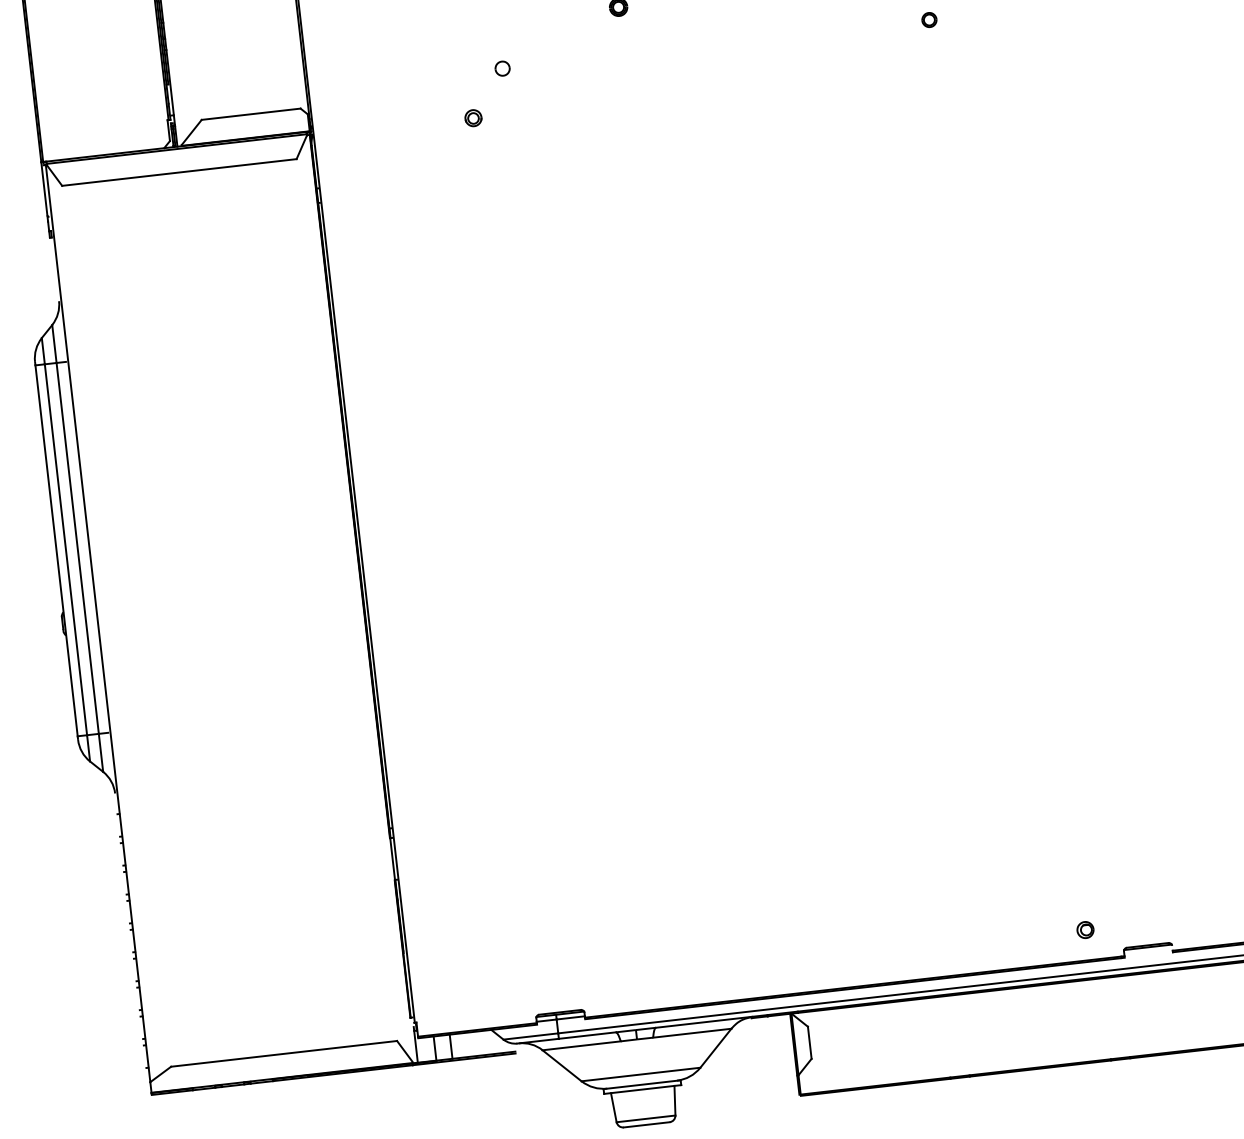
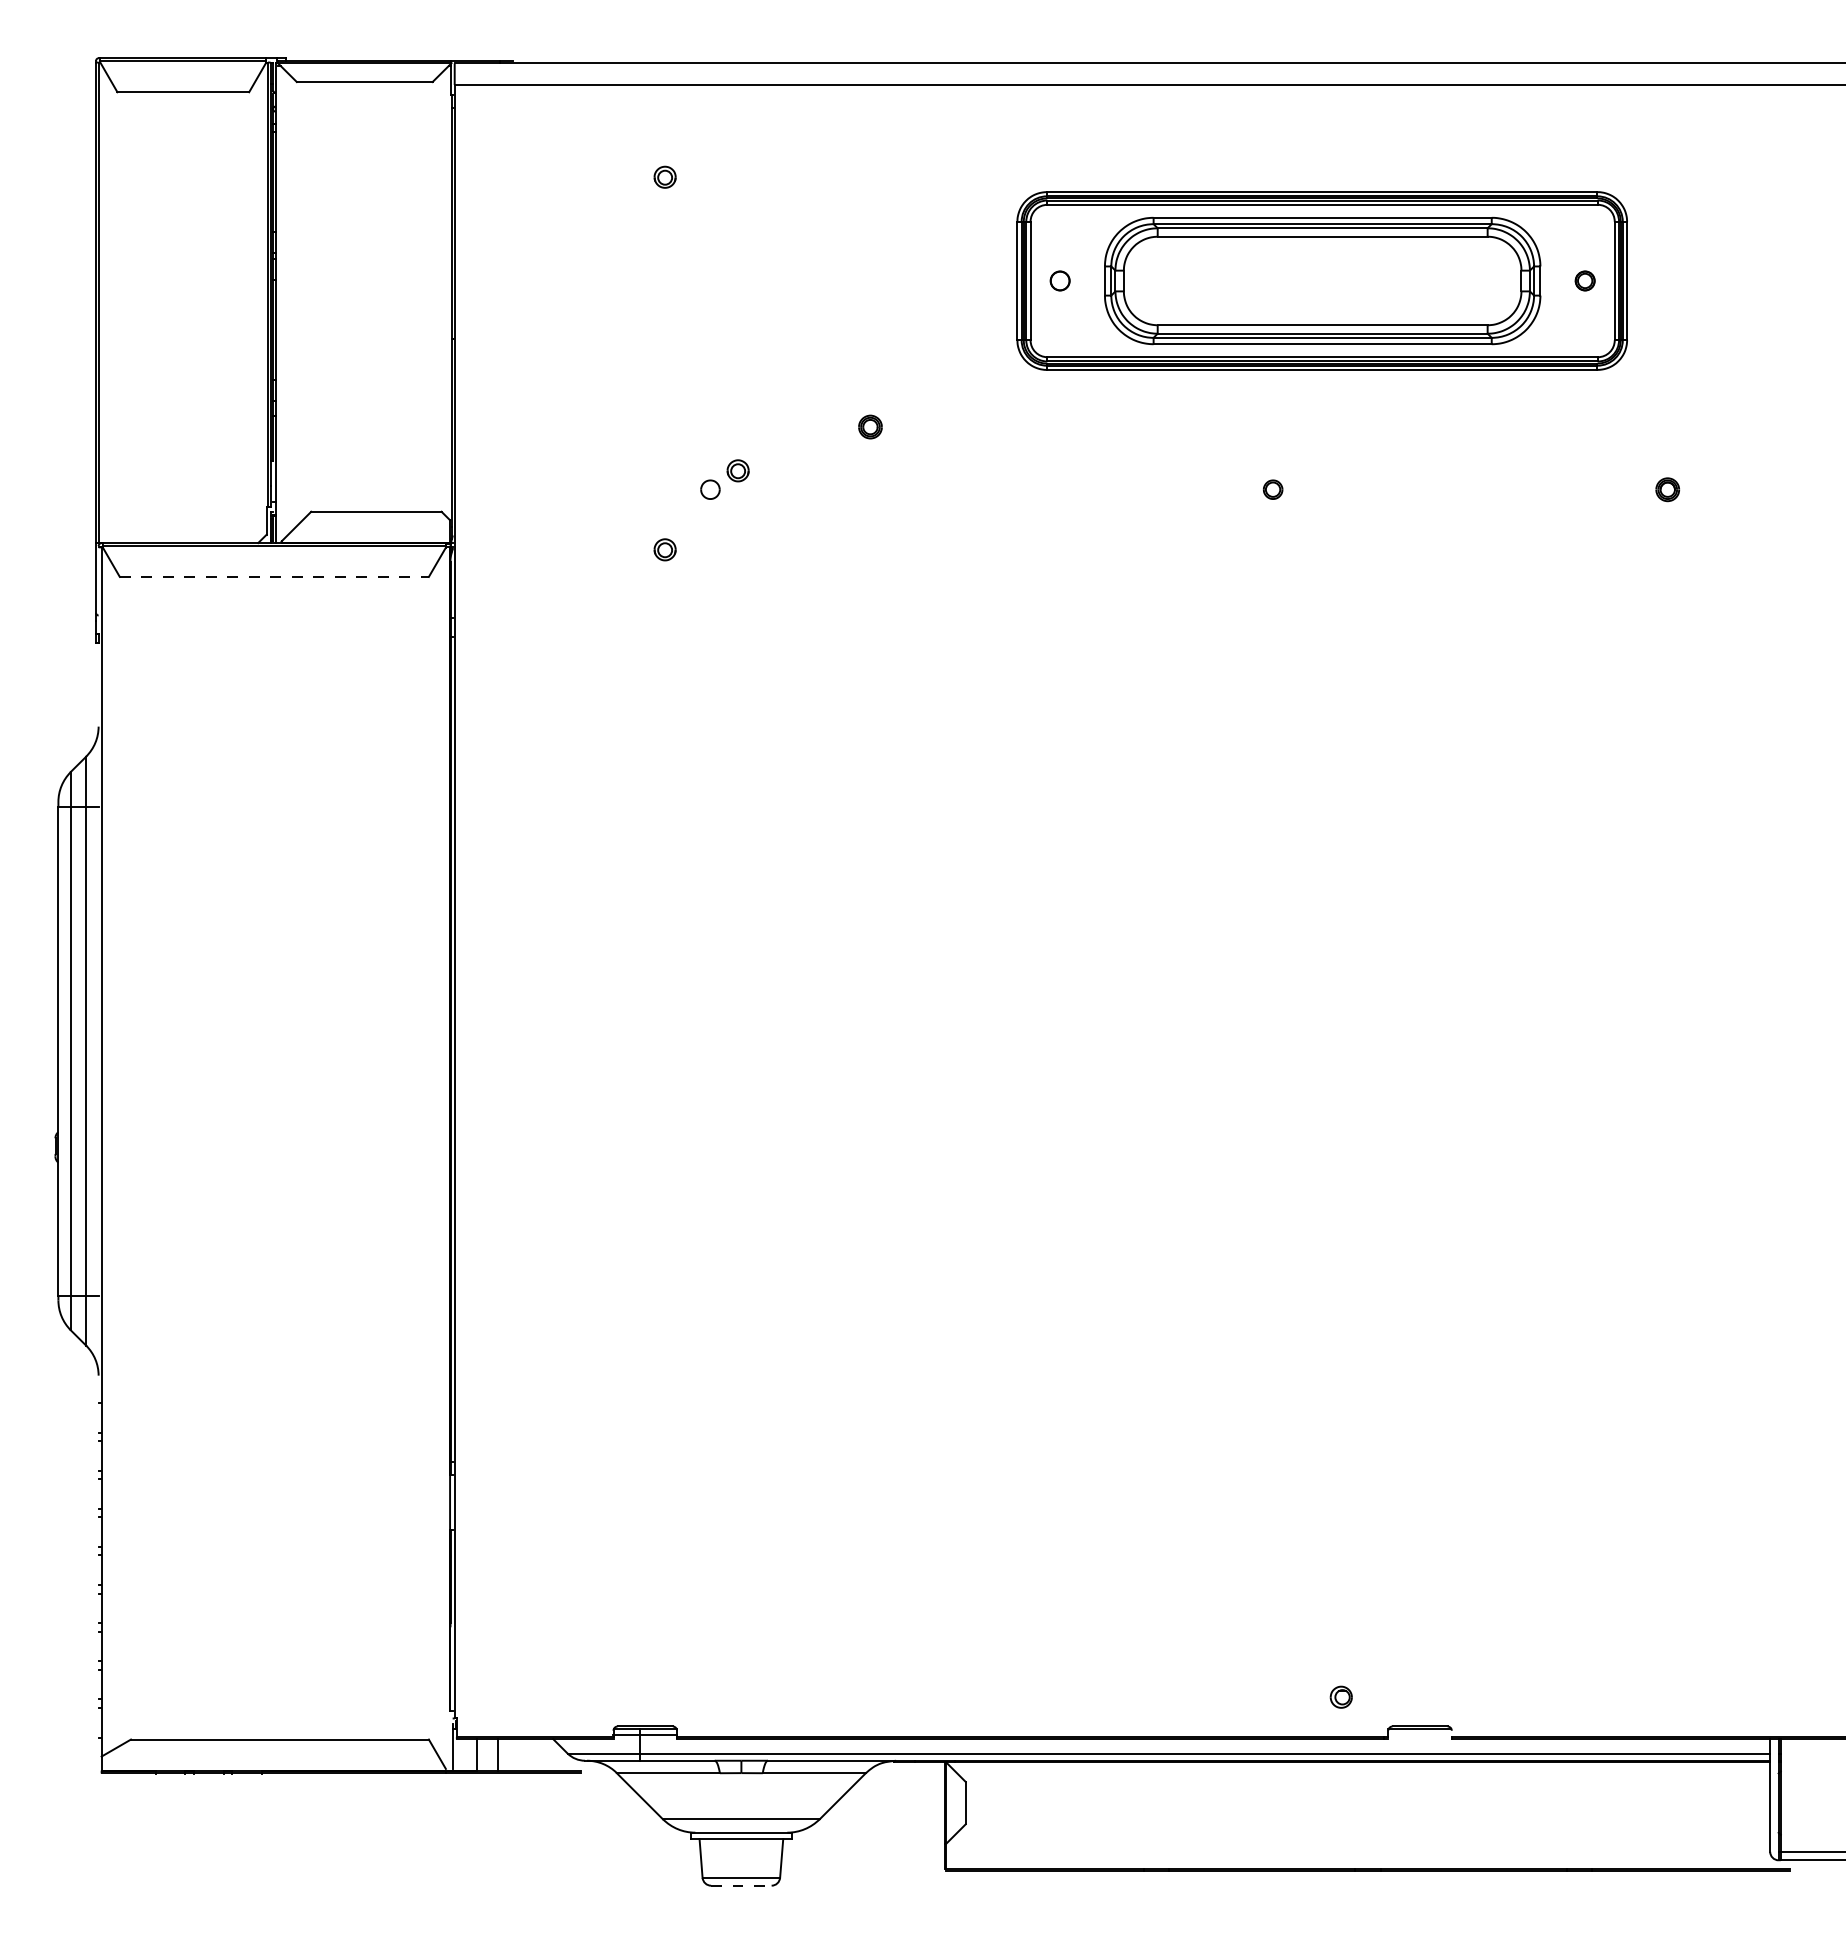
part: (521, 51) -> (737, 470), added
line: (179, 172) -> (274, 576), solid -> dashed
line: (646, 1124) -> (741, 1885), solid -> dashed

